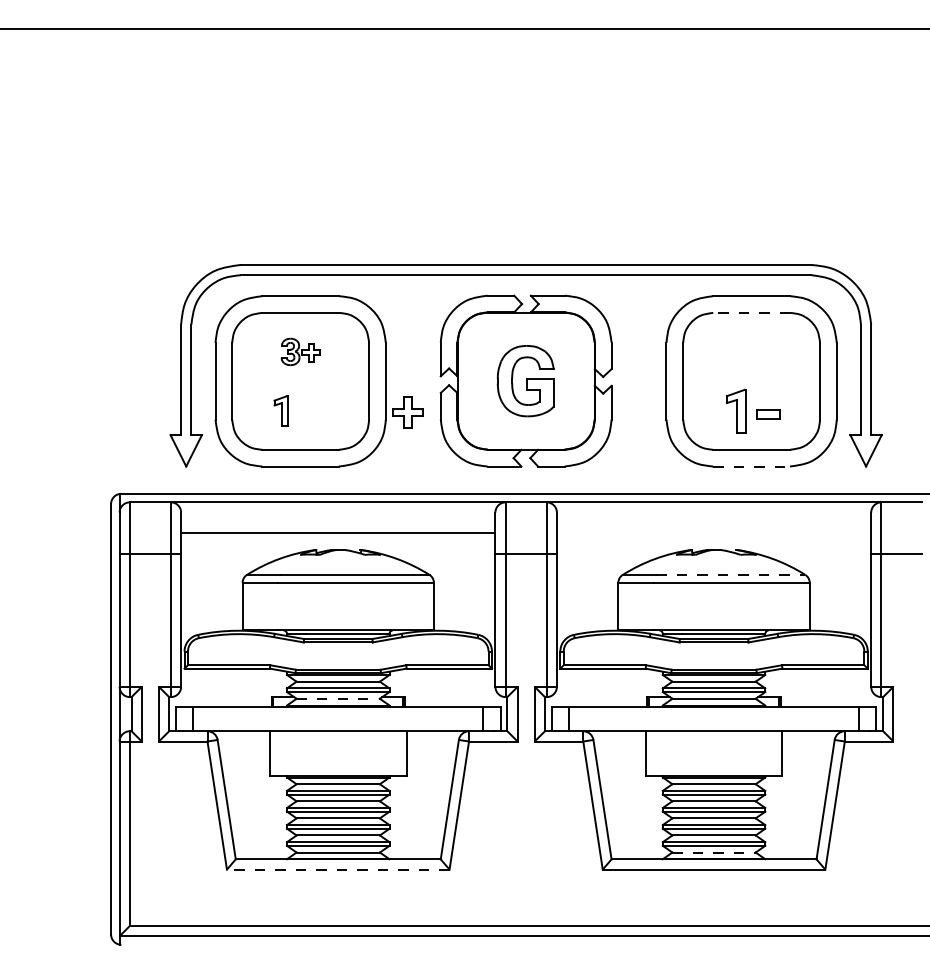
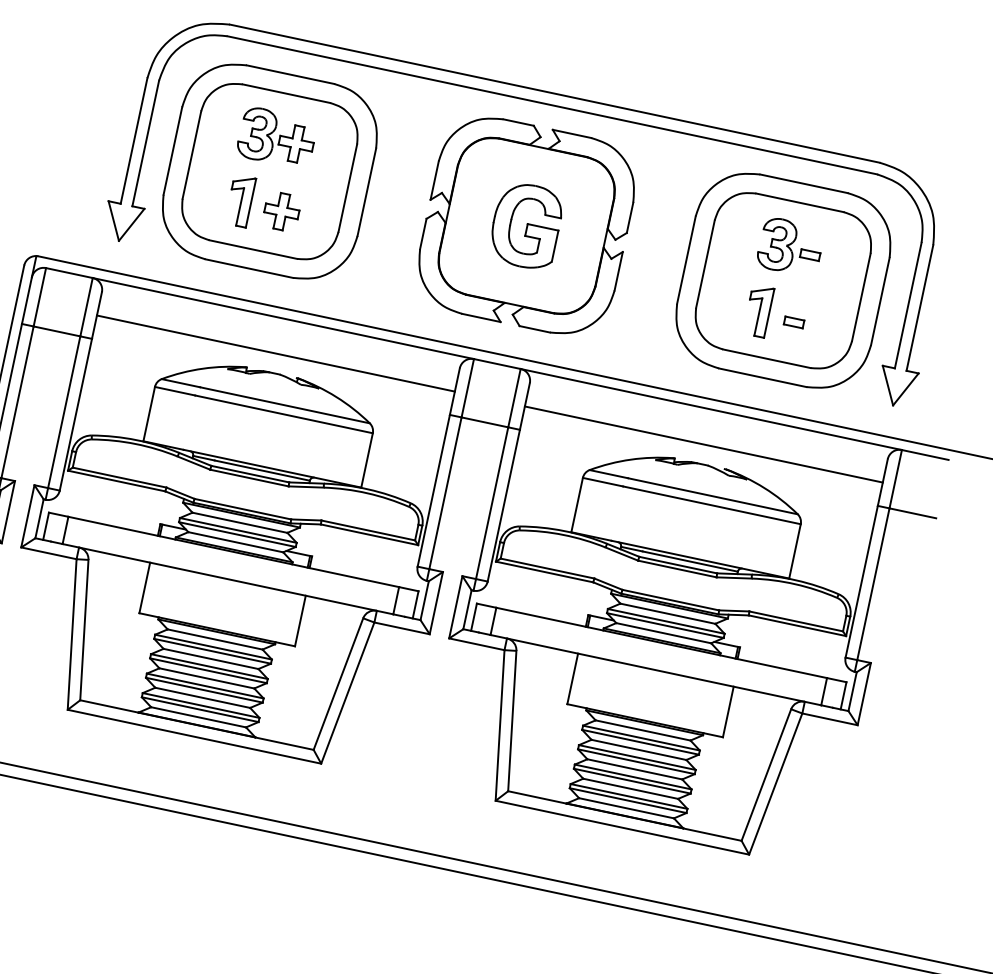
line: (751, 312) -> (799, 202), dashed -> solid
part: (300, 351) -> (276, 137), size x1.67
part: (751, 351) -> (790, 246), added
part: (280, 410) -> (239, 199), size x1.43
part: (407, 412) -> (281, 211), moved
part: (767, 414) -> (793, 322), size x0.71
line: (752, 466) -> (763, 377), dashed -> solid
line: (713, 533) -> (703, 444), added
line: (731, 574) -> (713, 495), dashed -> solid
line: (338, 698) -> (236, 541), dashed -> solid
line: (714, 852) -> (627, 808), dashed -> solid
line: (337, 869) -> (193, 736), dashed -> solid

